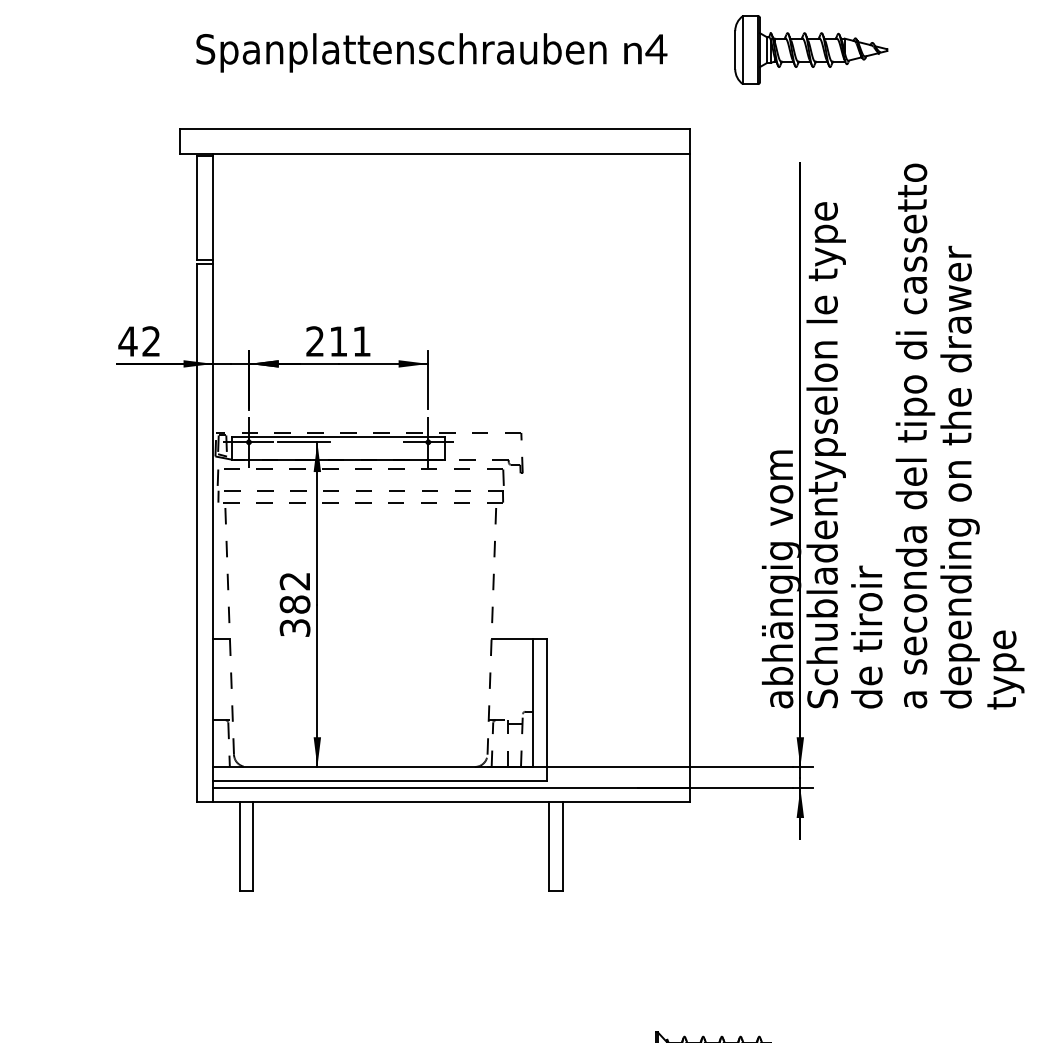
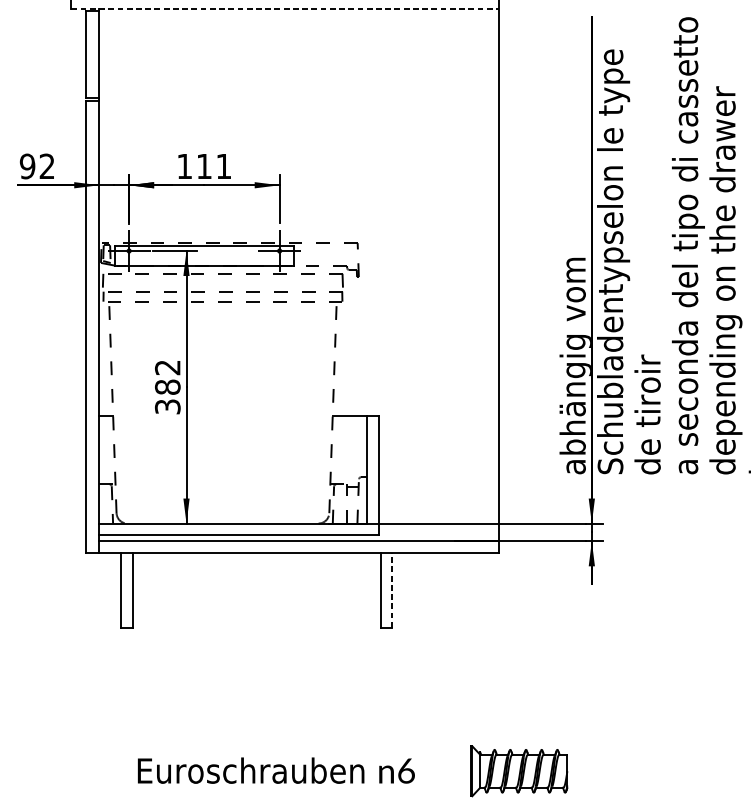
line: (435, 154) -> (285, 9), solid -> dashed
text: (127, 341) -> (27, 166), 42 -> 92
text: (314, 341) -> (184, 166), 211 -> 111
line: (562, 846) -> (392, 590), solid -> dashed

